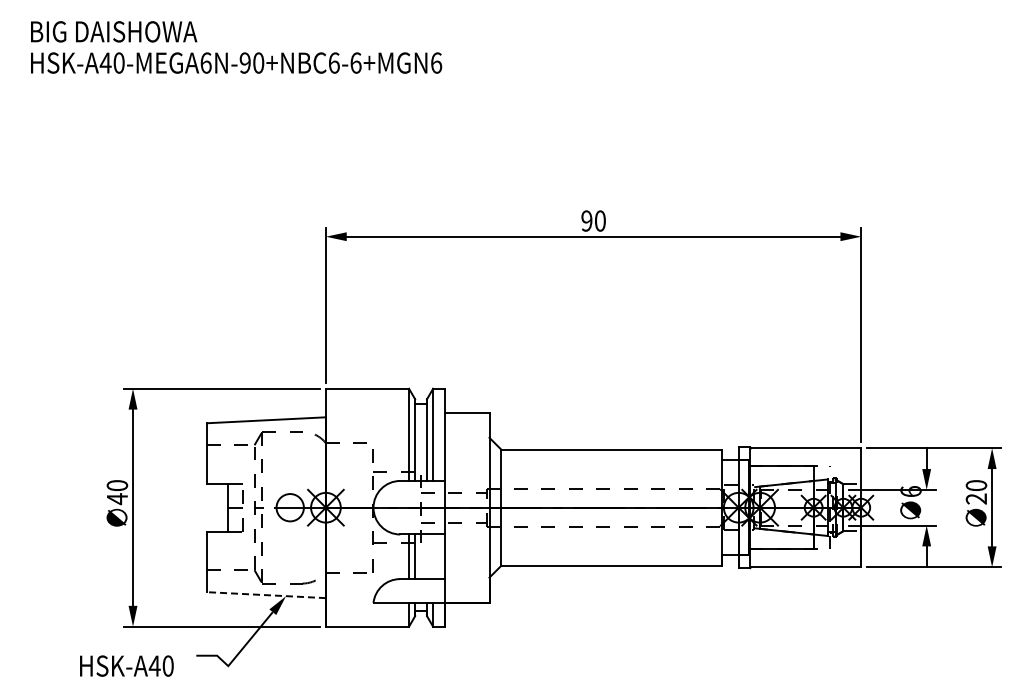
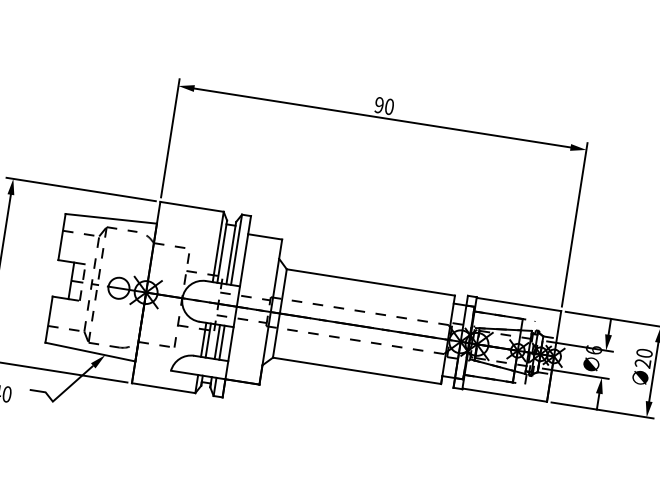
line: (427, 556) -> (217, 341), added
line: (433, 556) -> (222, 342), added
line: (266, 595) -> (90, 352), dashed -> solid

